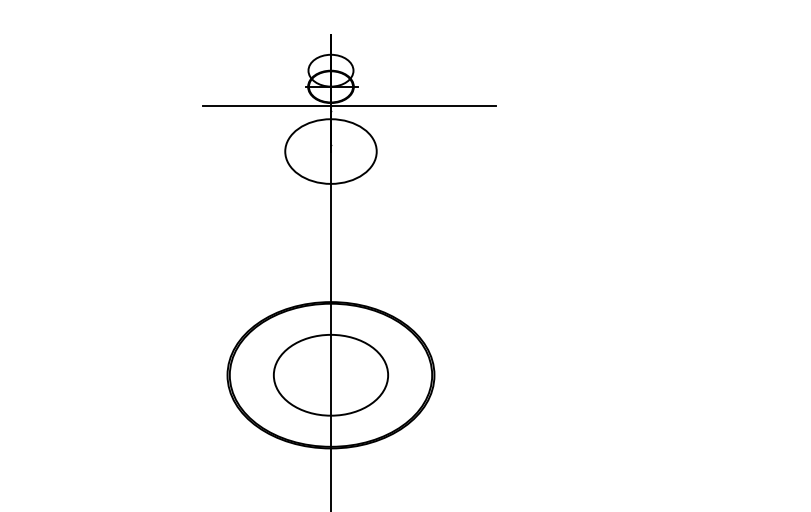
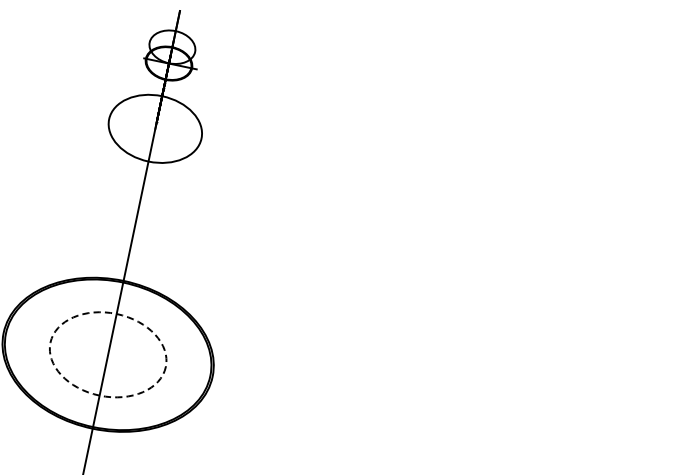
line: (348, 106) -> (182, 87), removed
circle: (330, 374) -> (107, 353), solid -> dashed

